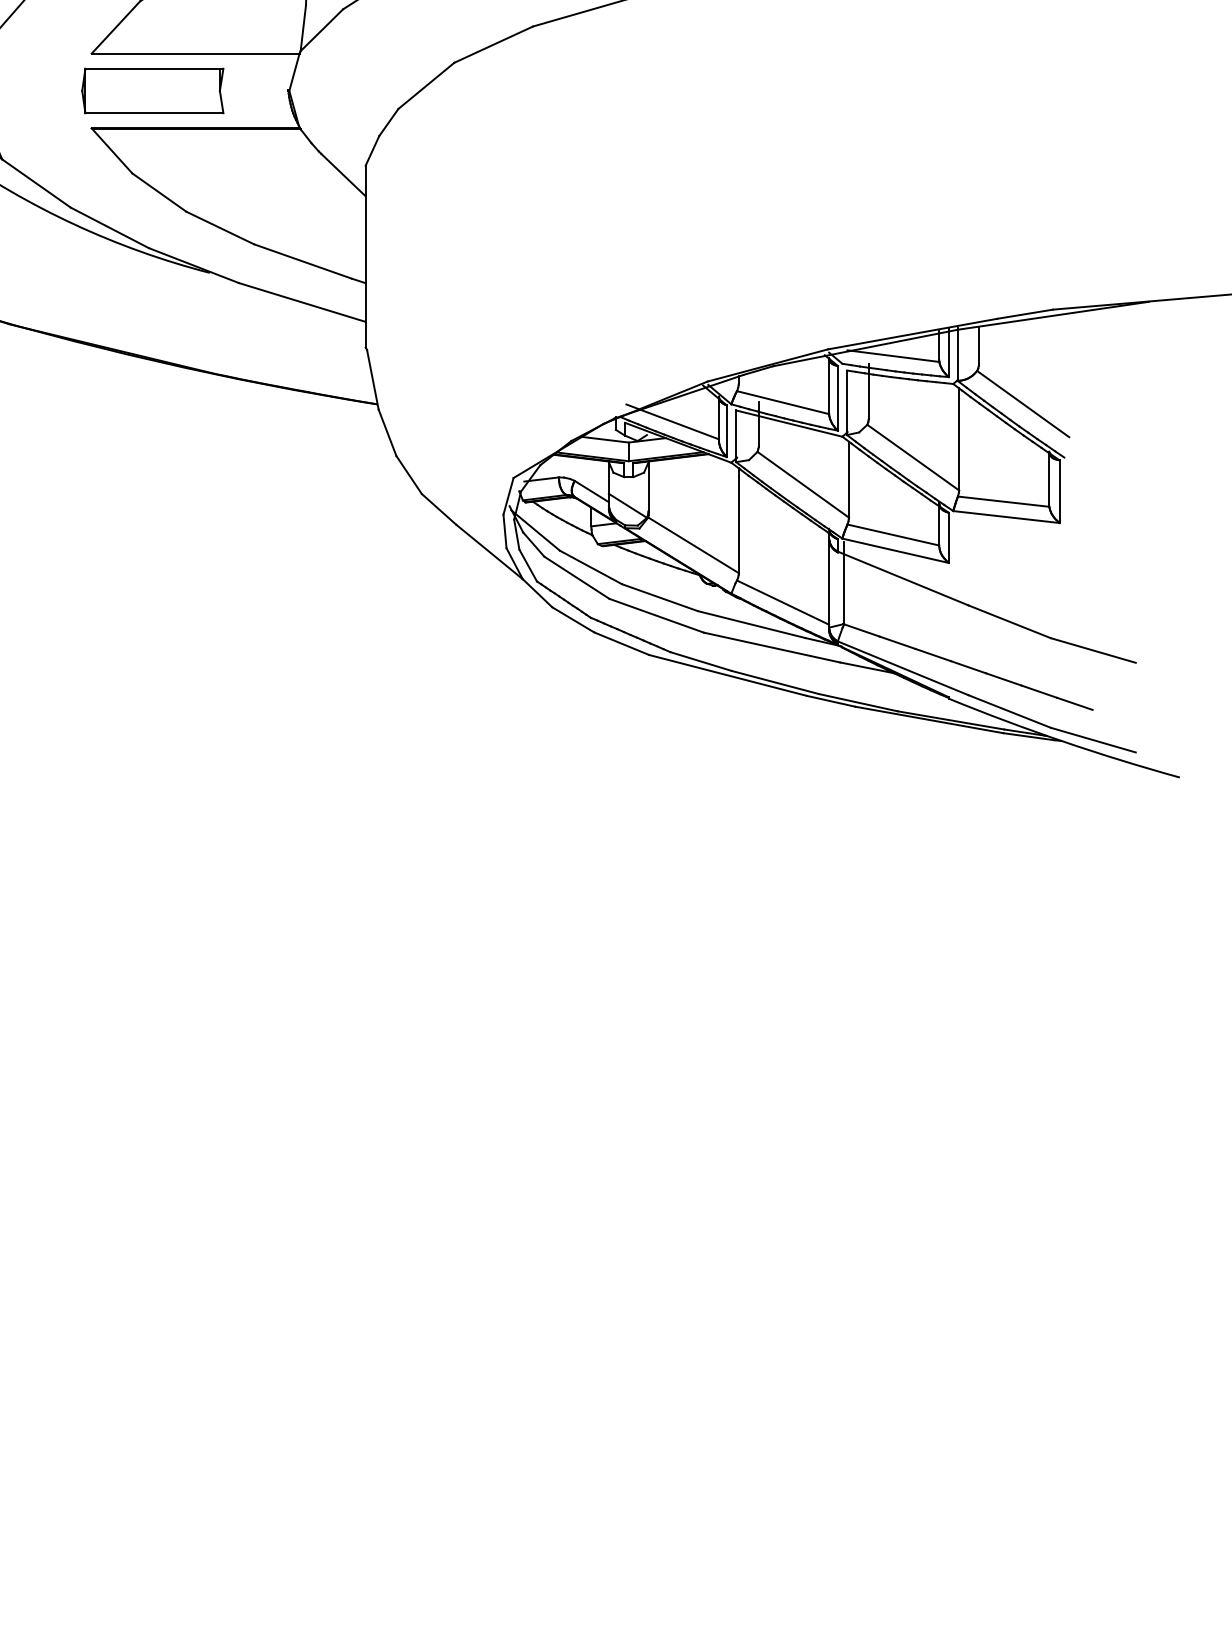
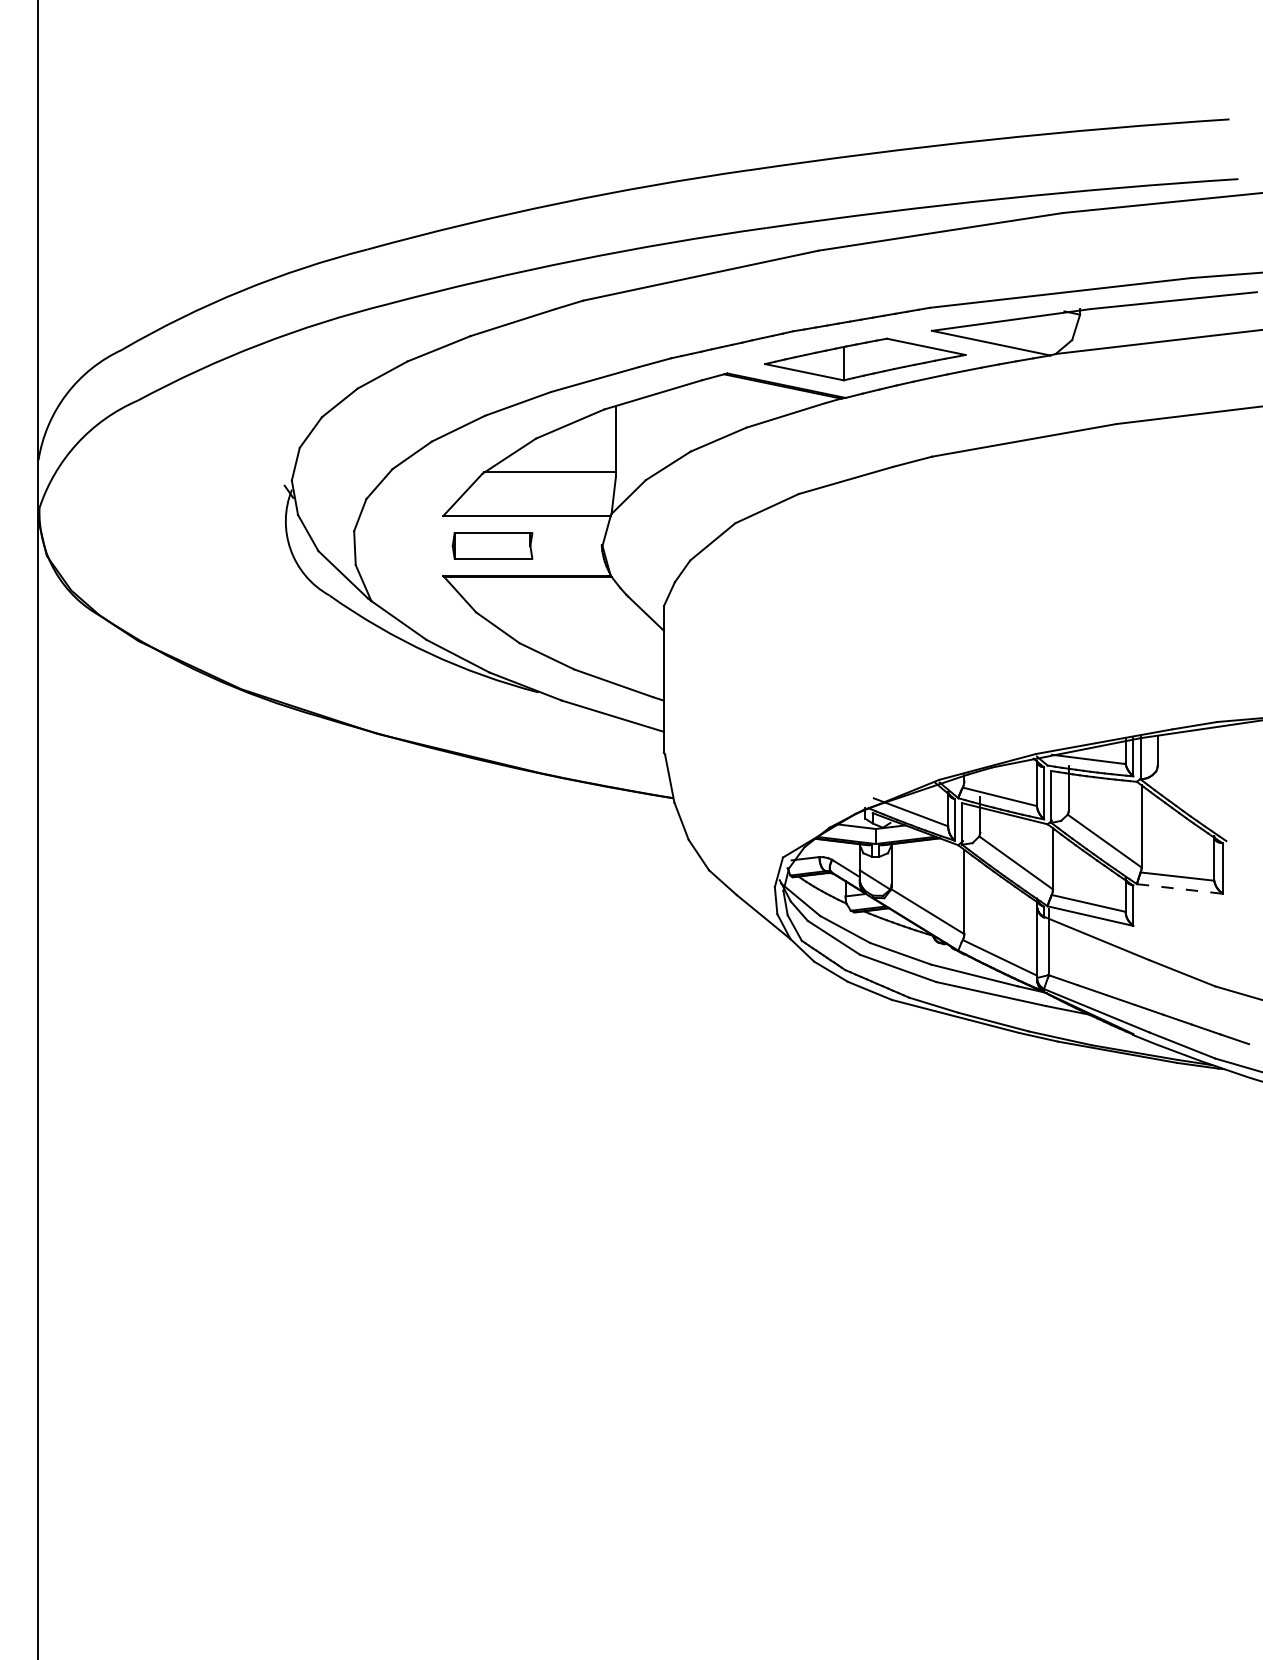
part: (152, 90) -> (492, 545), size x0.7
line: (1023, 403) -> (1193, 797), removed
line: (1006, 516) -> (1179, 888), solid -> dashed

